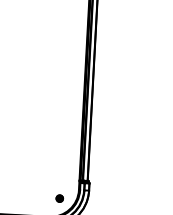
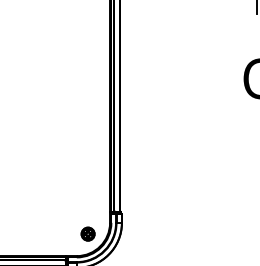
part: (59, 198) -> (87, 233), size x1.67

